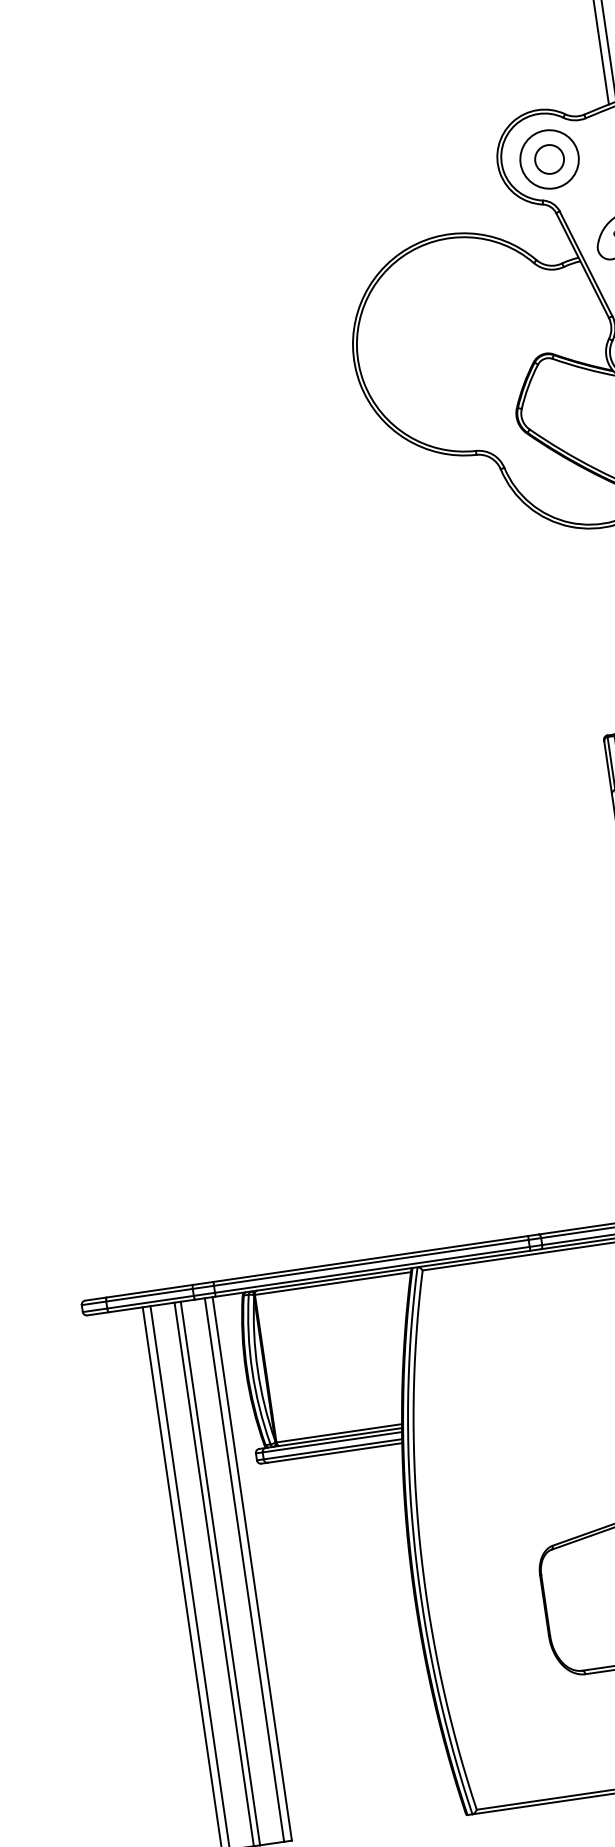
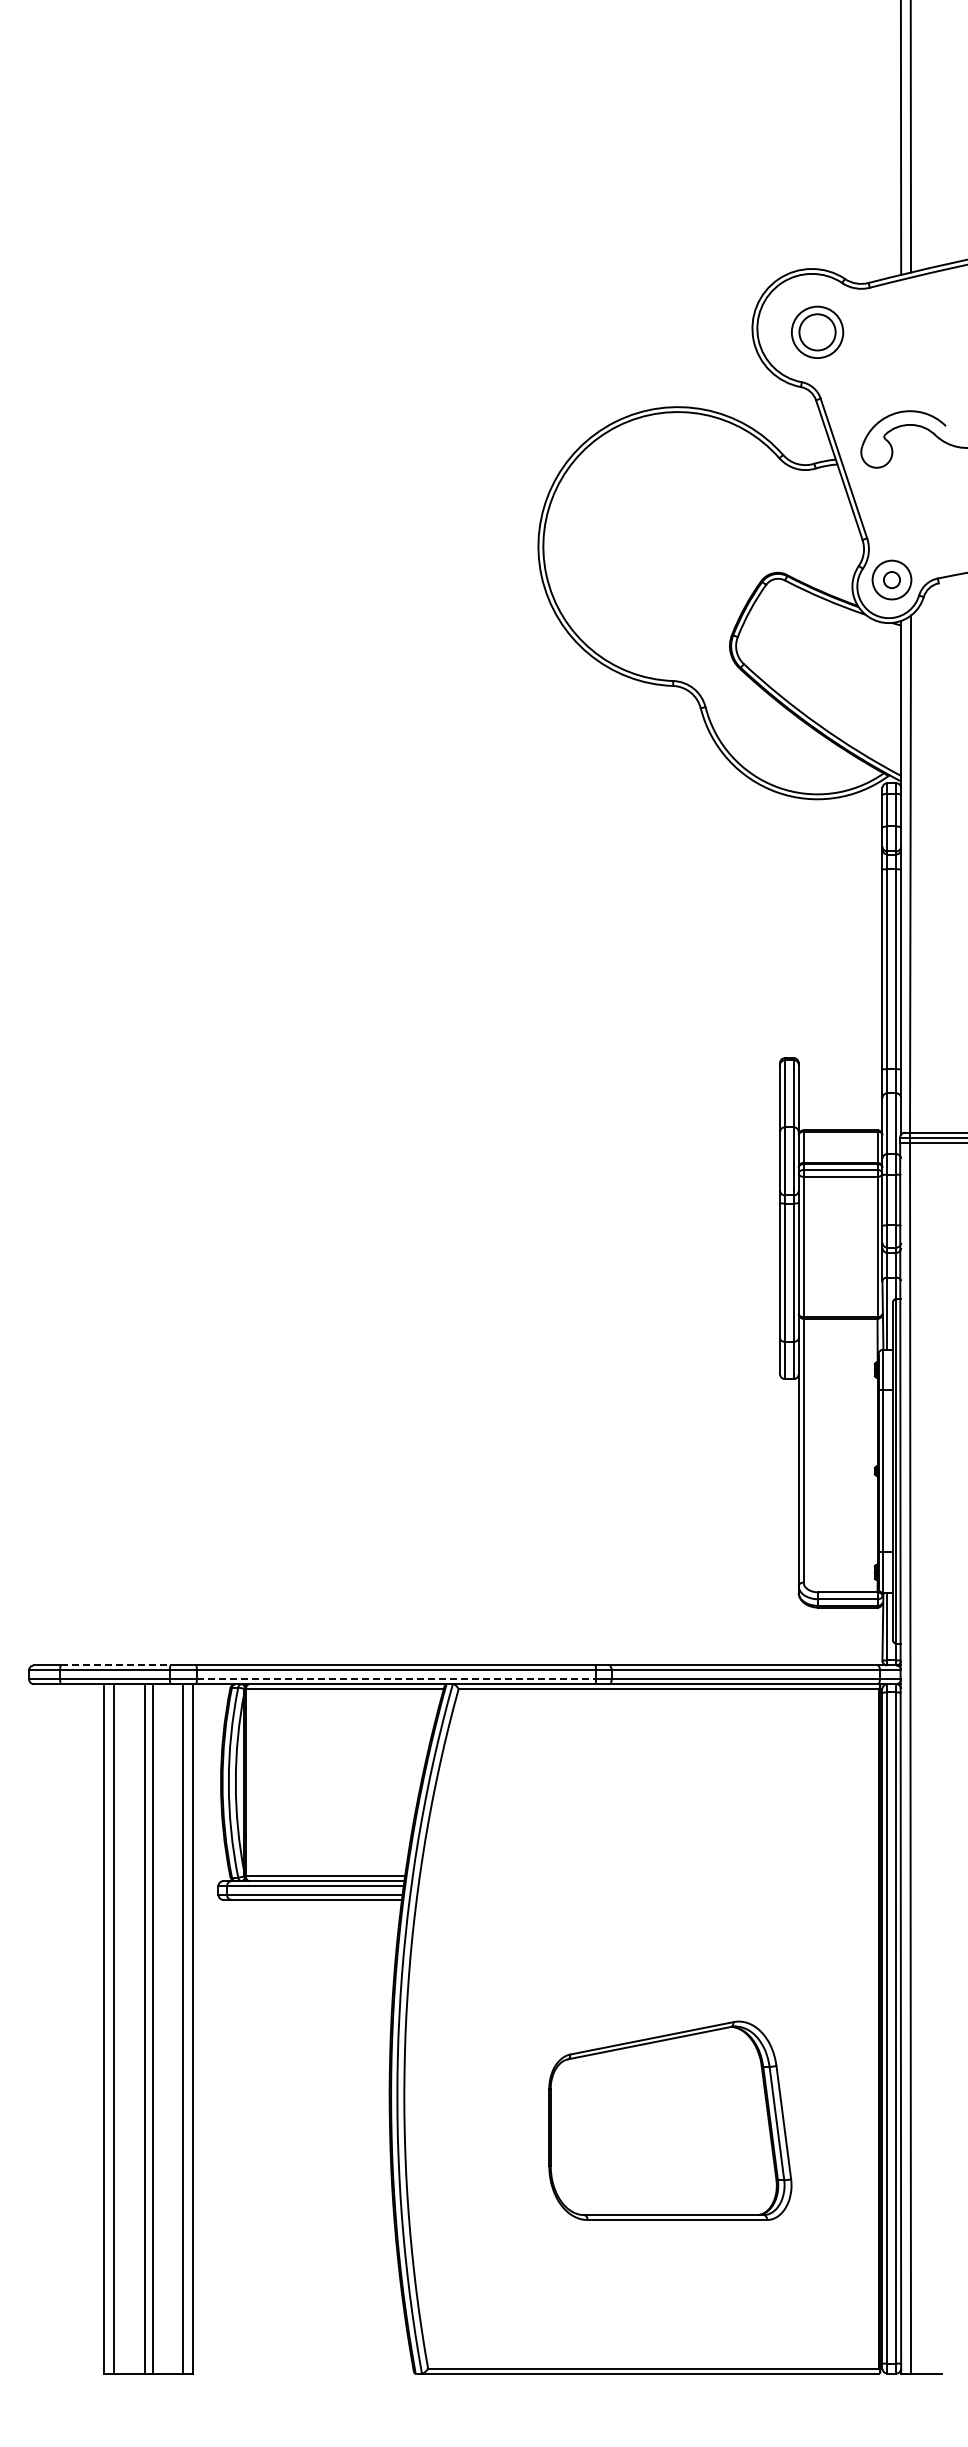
circle: (549, 159) -> (817, 332), size x0.7
line: (372, 1270) -> (396, 1679), solid -> dashed
line: (150, 1291) -> (116, 1665), solid -> dashed

